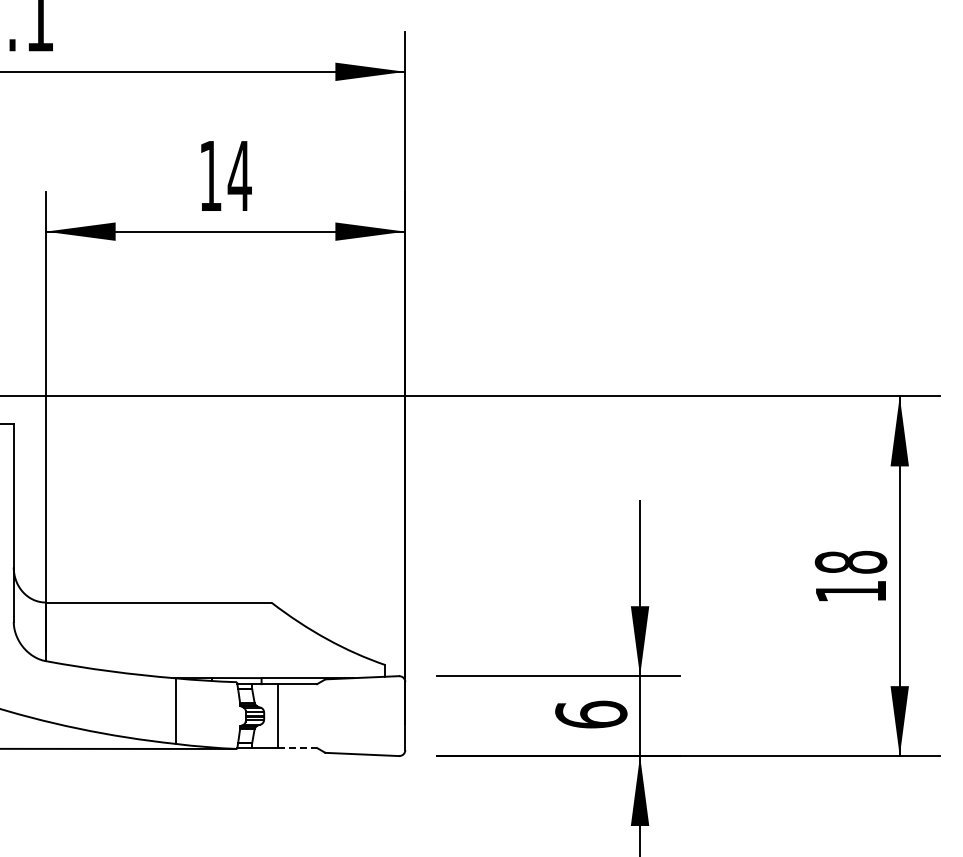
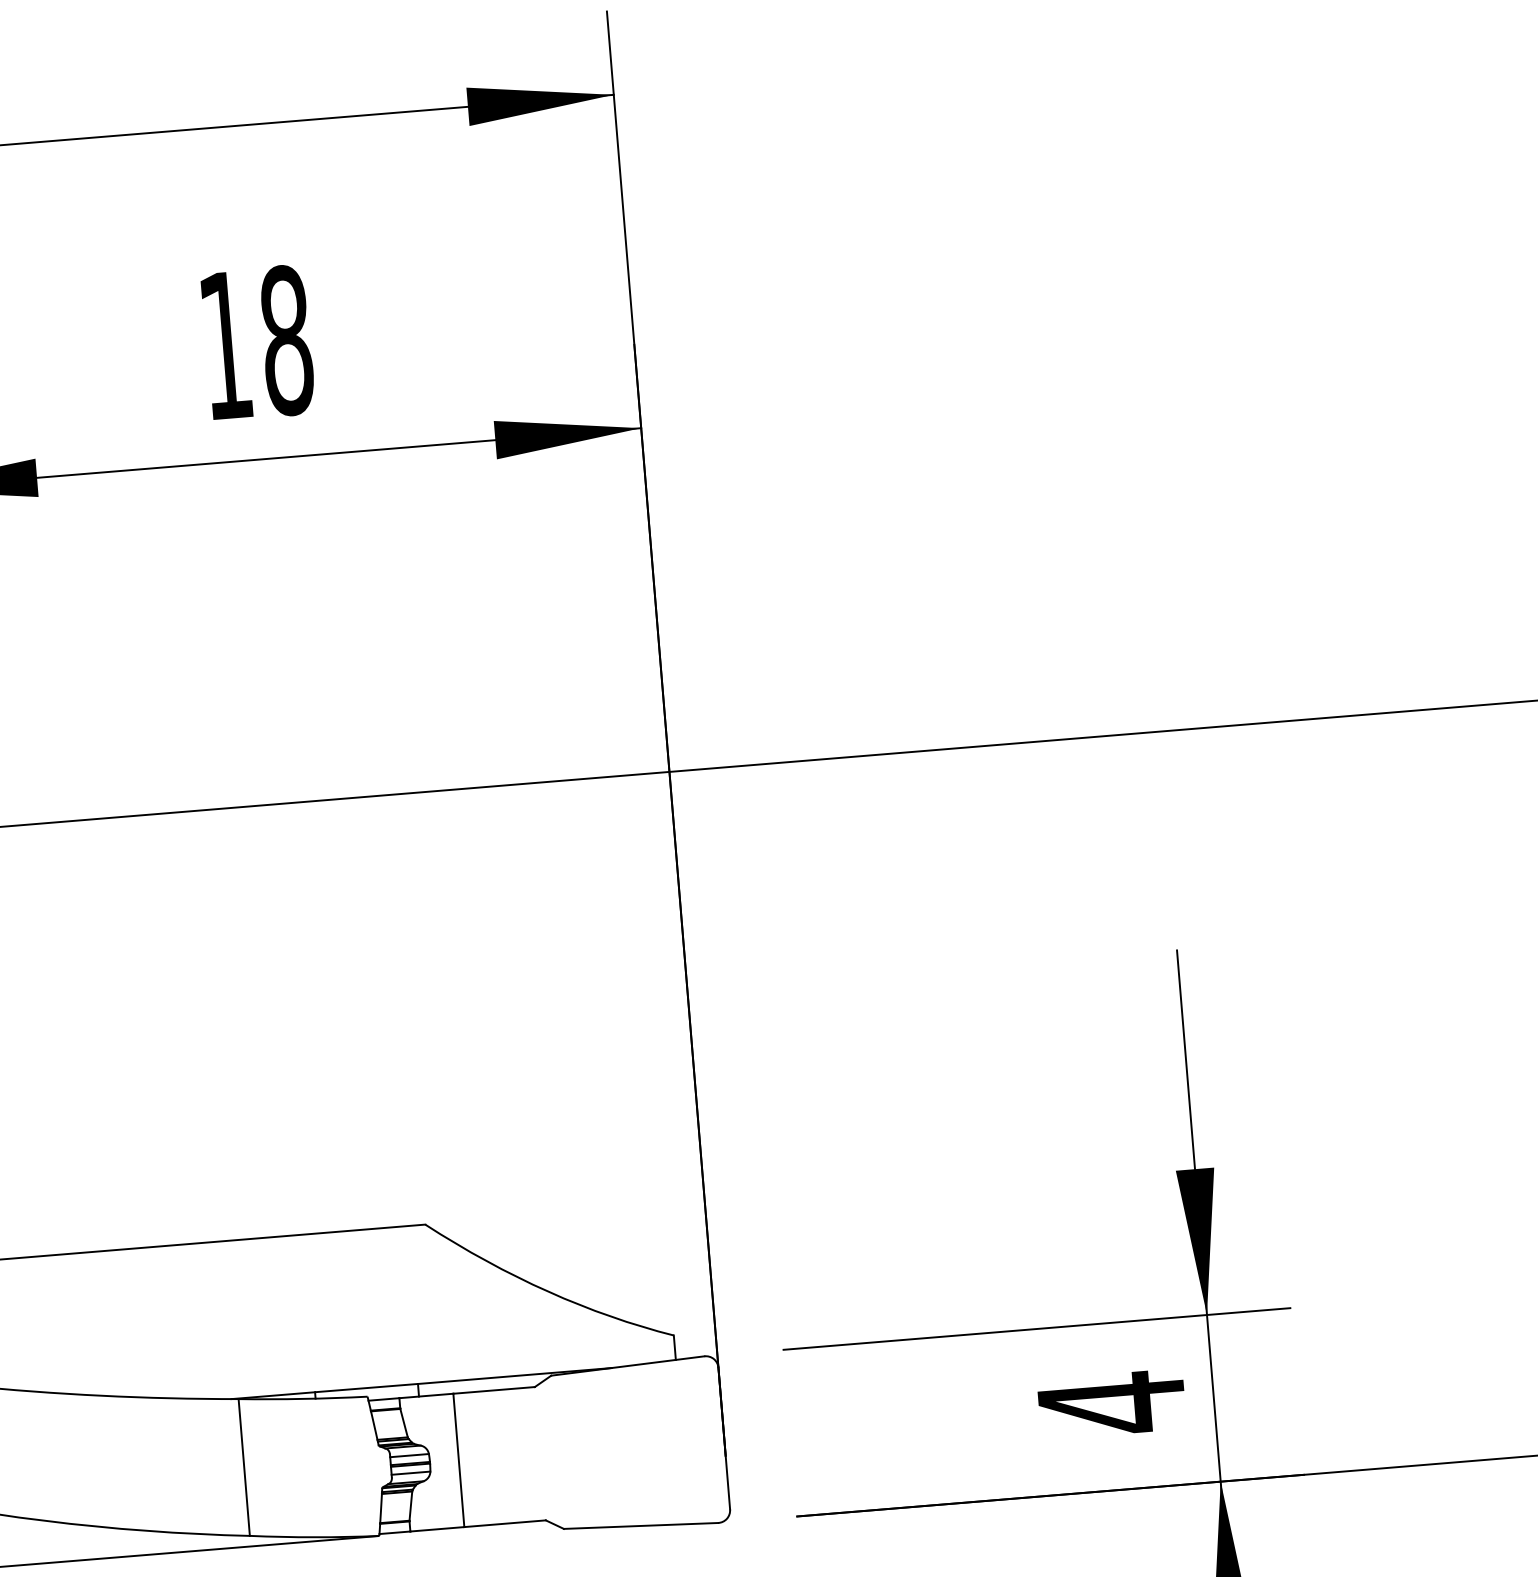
text: (239, 175) -> (285, 339), 14 -> 18
text: (591, 714) -> (1112, 1403), 6 -> 4
line: (297, 748) -> (504, 1524), dashed -> solid

